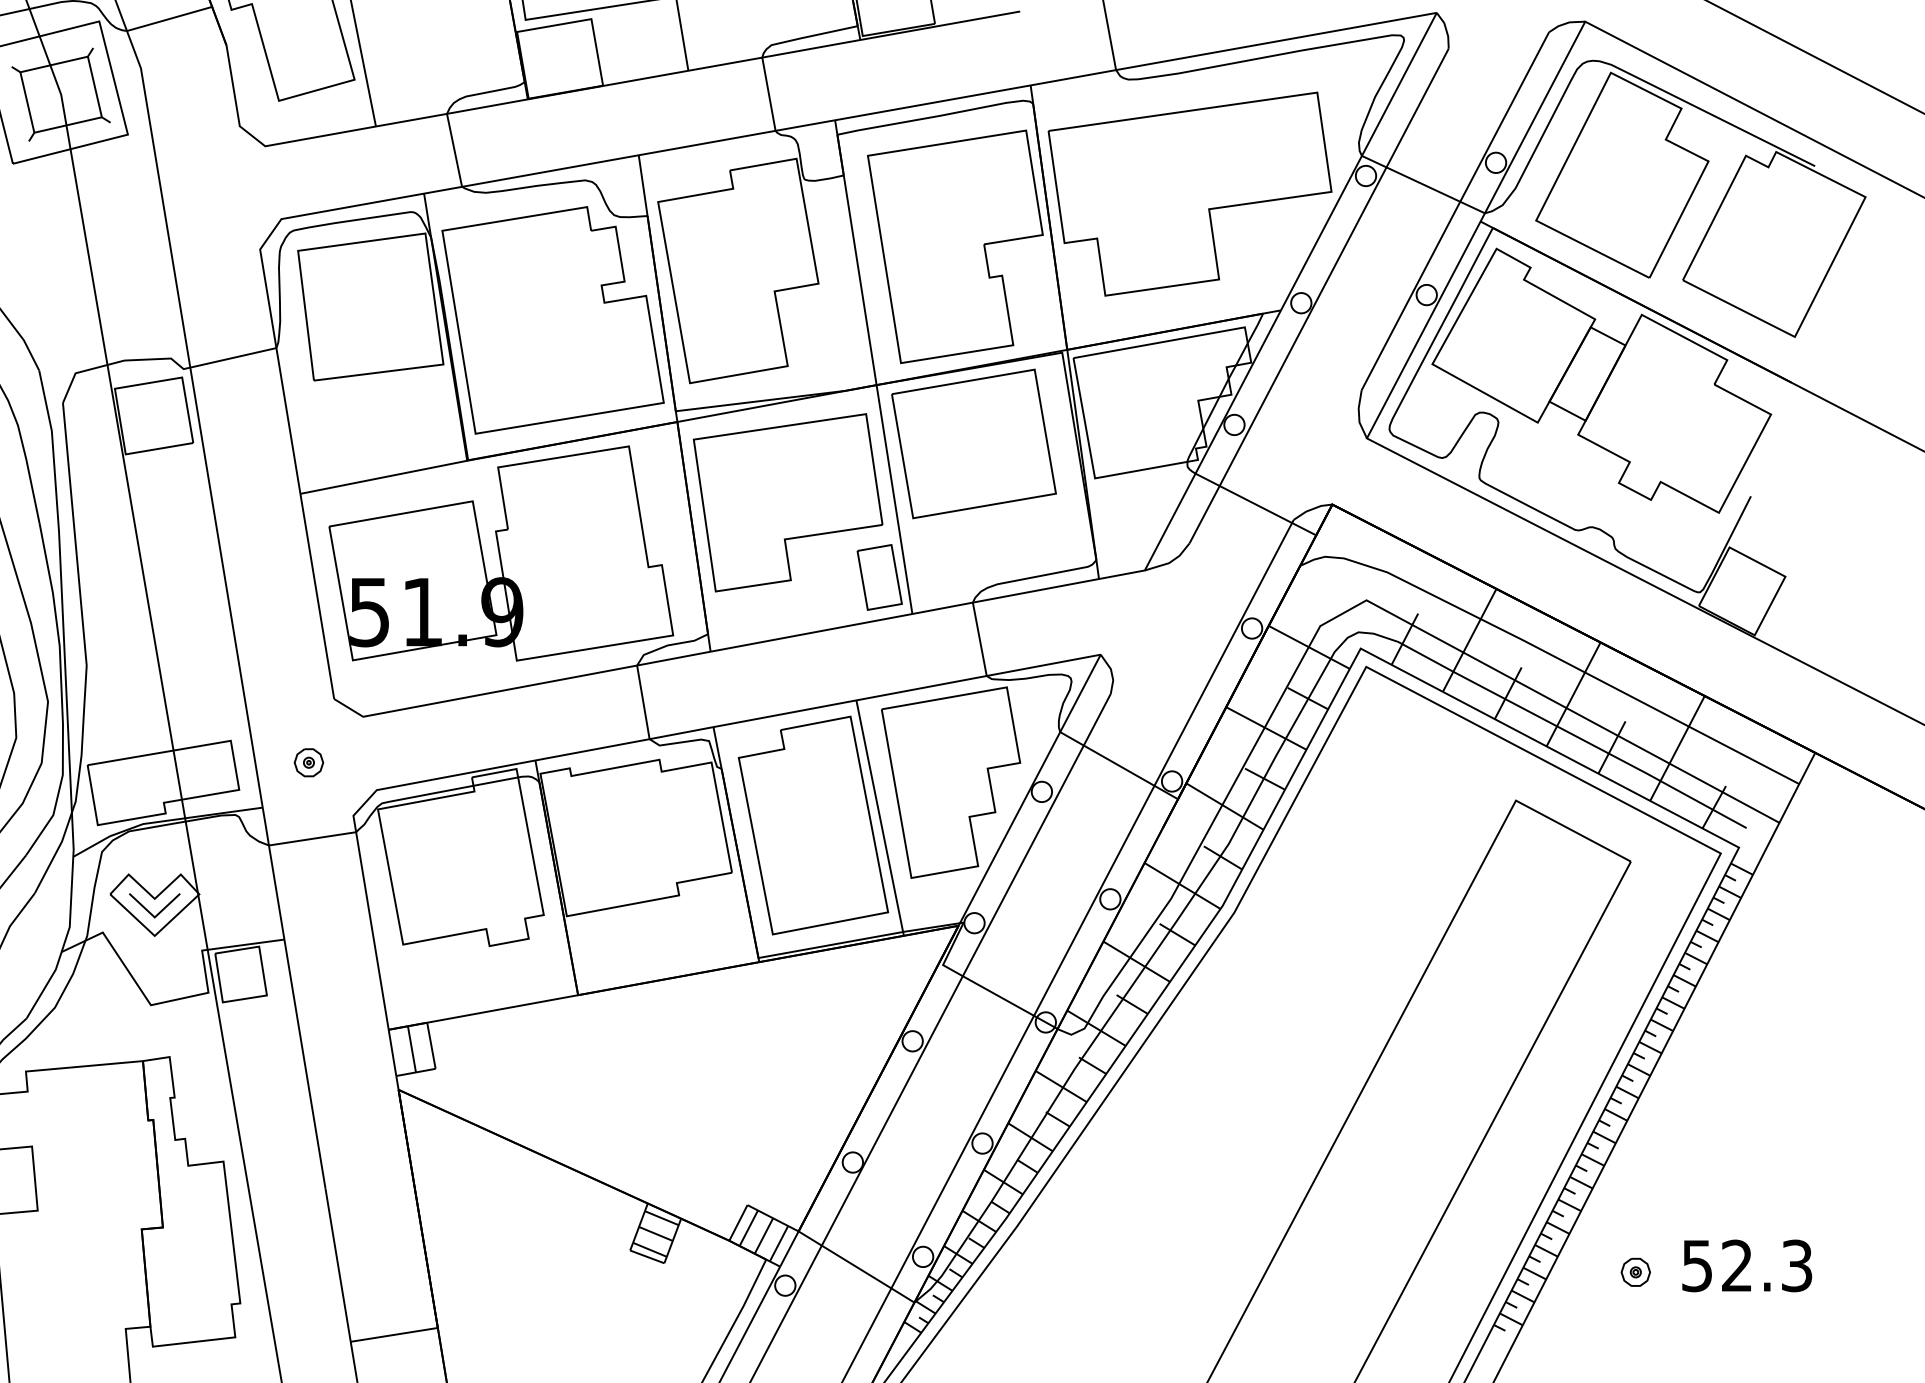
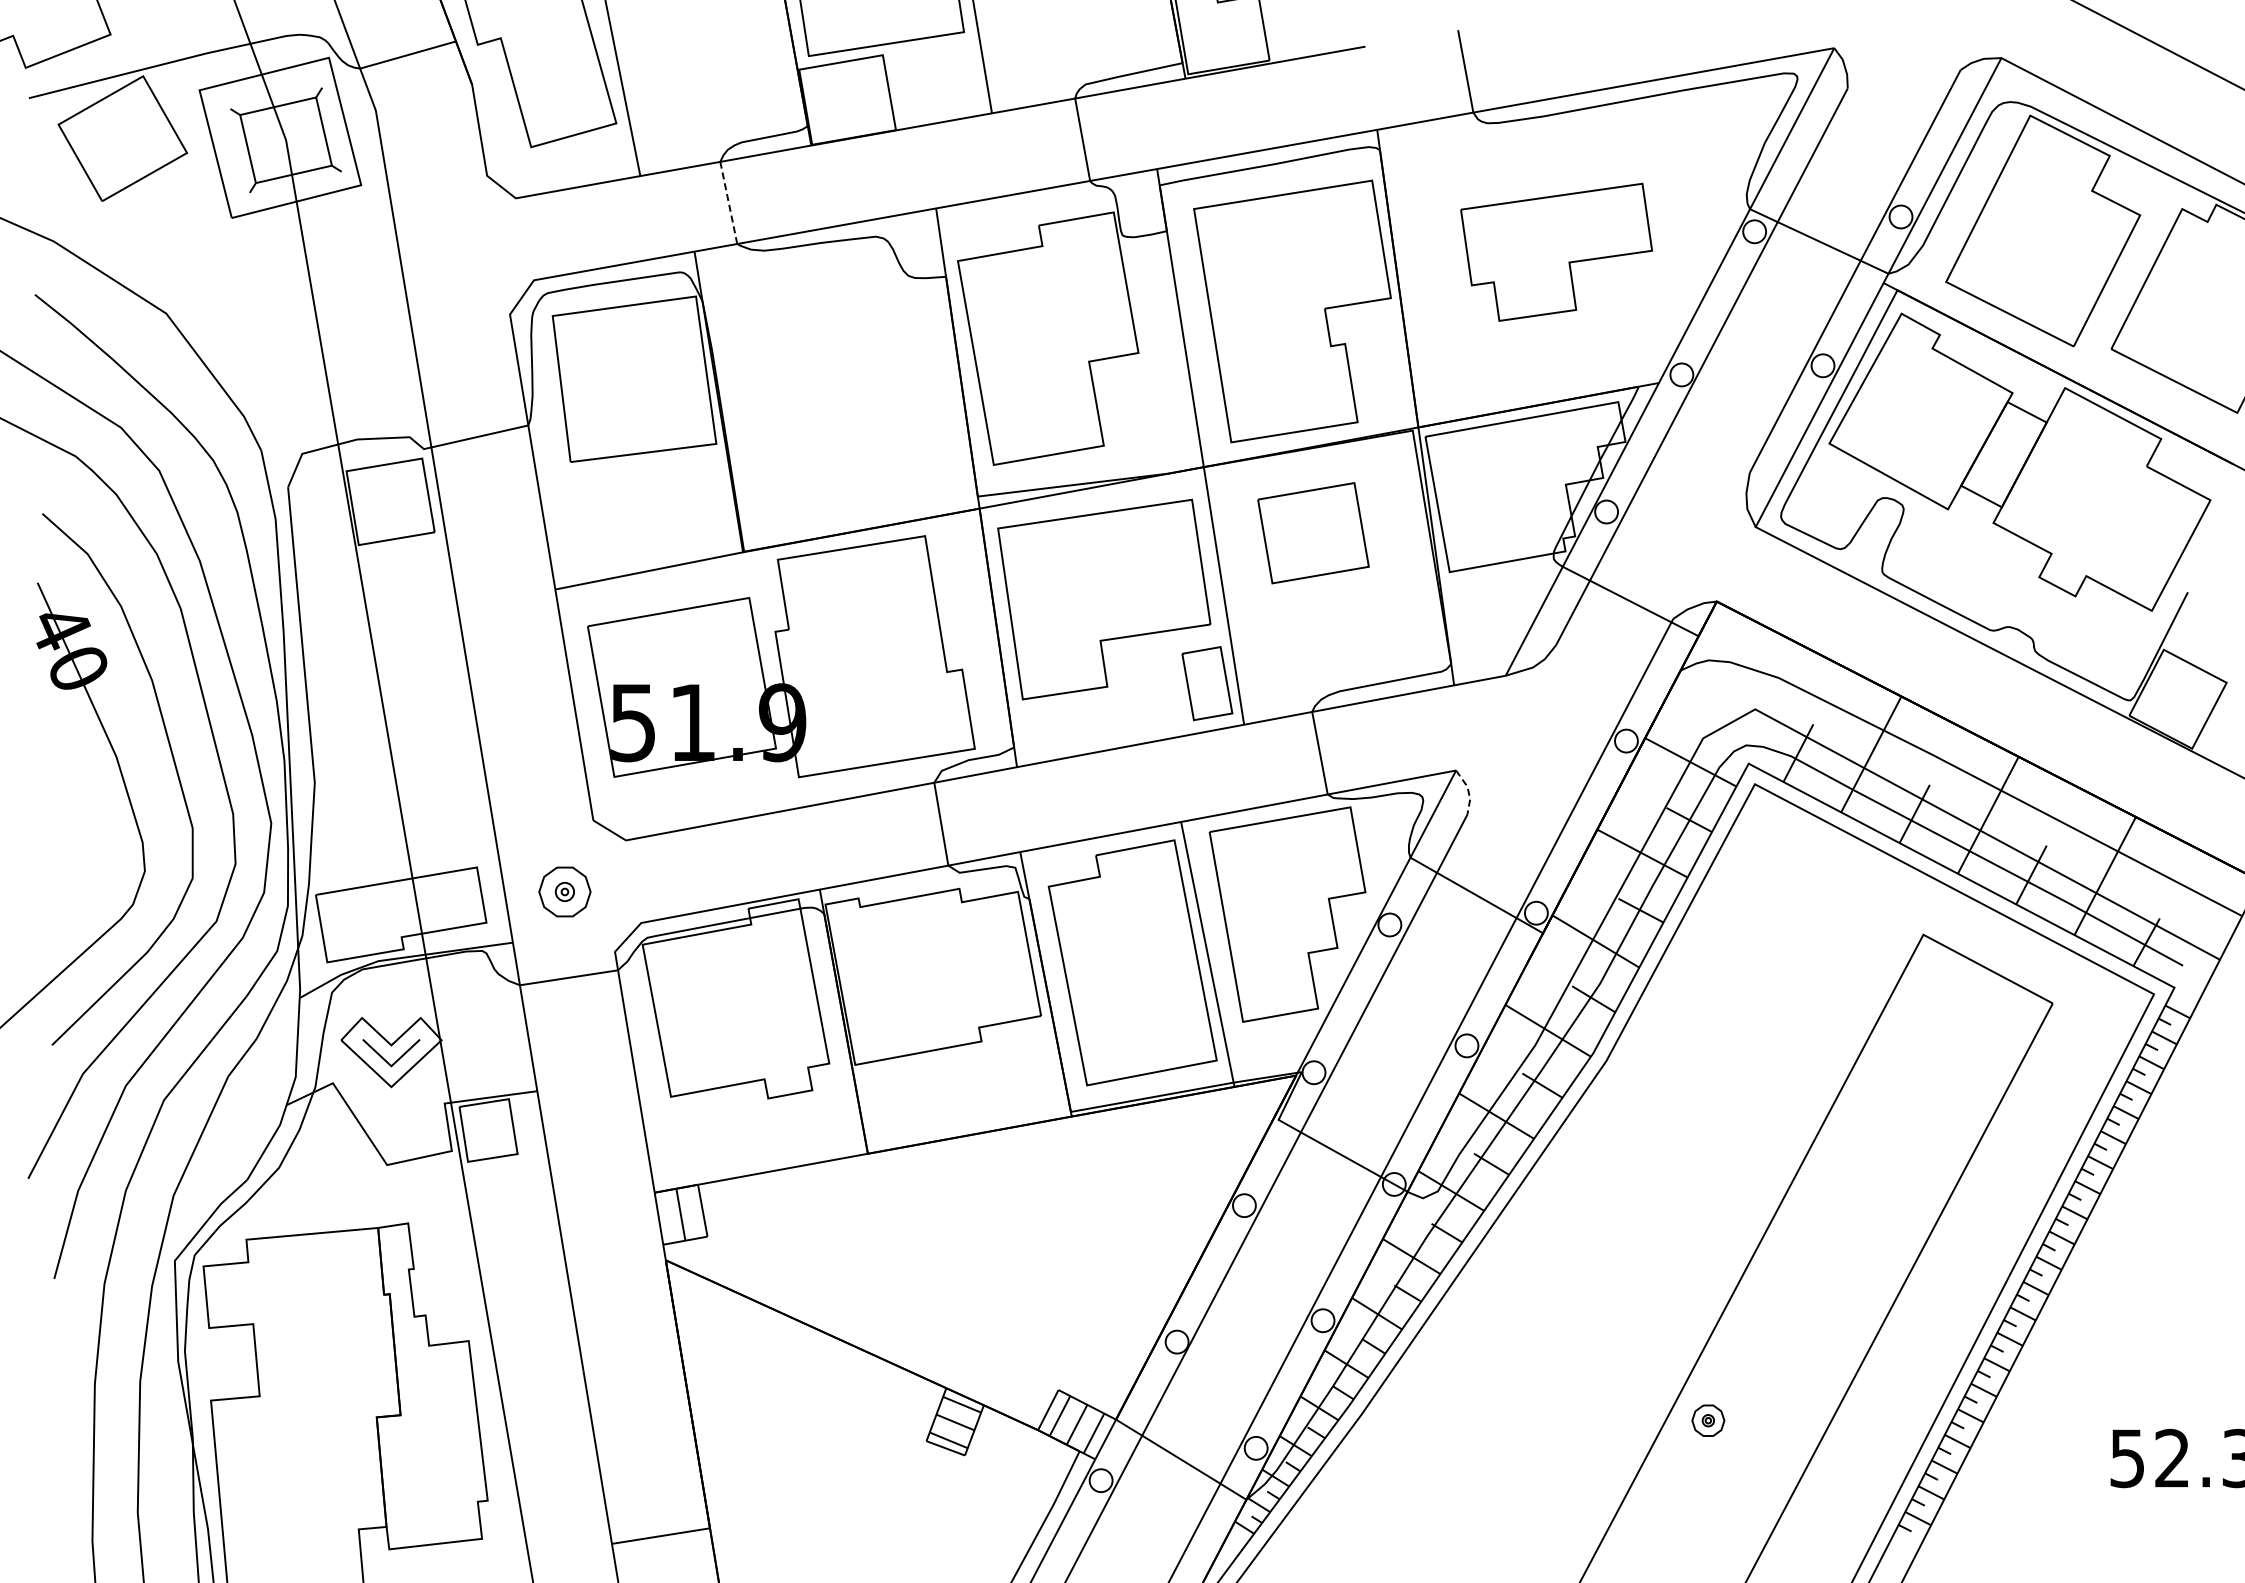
line: (454, 149) -> (728, 202), solid -> dashed
part: (1189, 194) -> (1556, 252), size x0.6
part: (552, 319) -> (839, 393), removed
part: (974, 443) -> (1313, 532), size x0.6
line: (1111, 673) -> (1468, 791), solid -> dashed
part: (308, 763) -> (564, 892), size x1.6
part: (1635, 1272) -> (1708, 1420), moved

